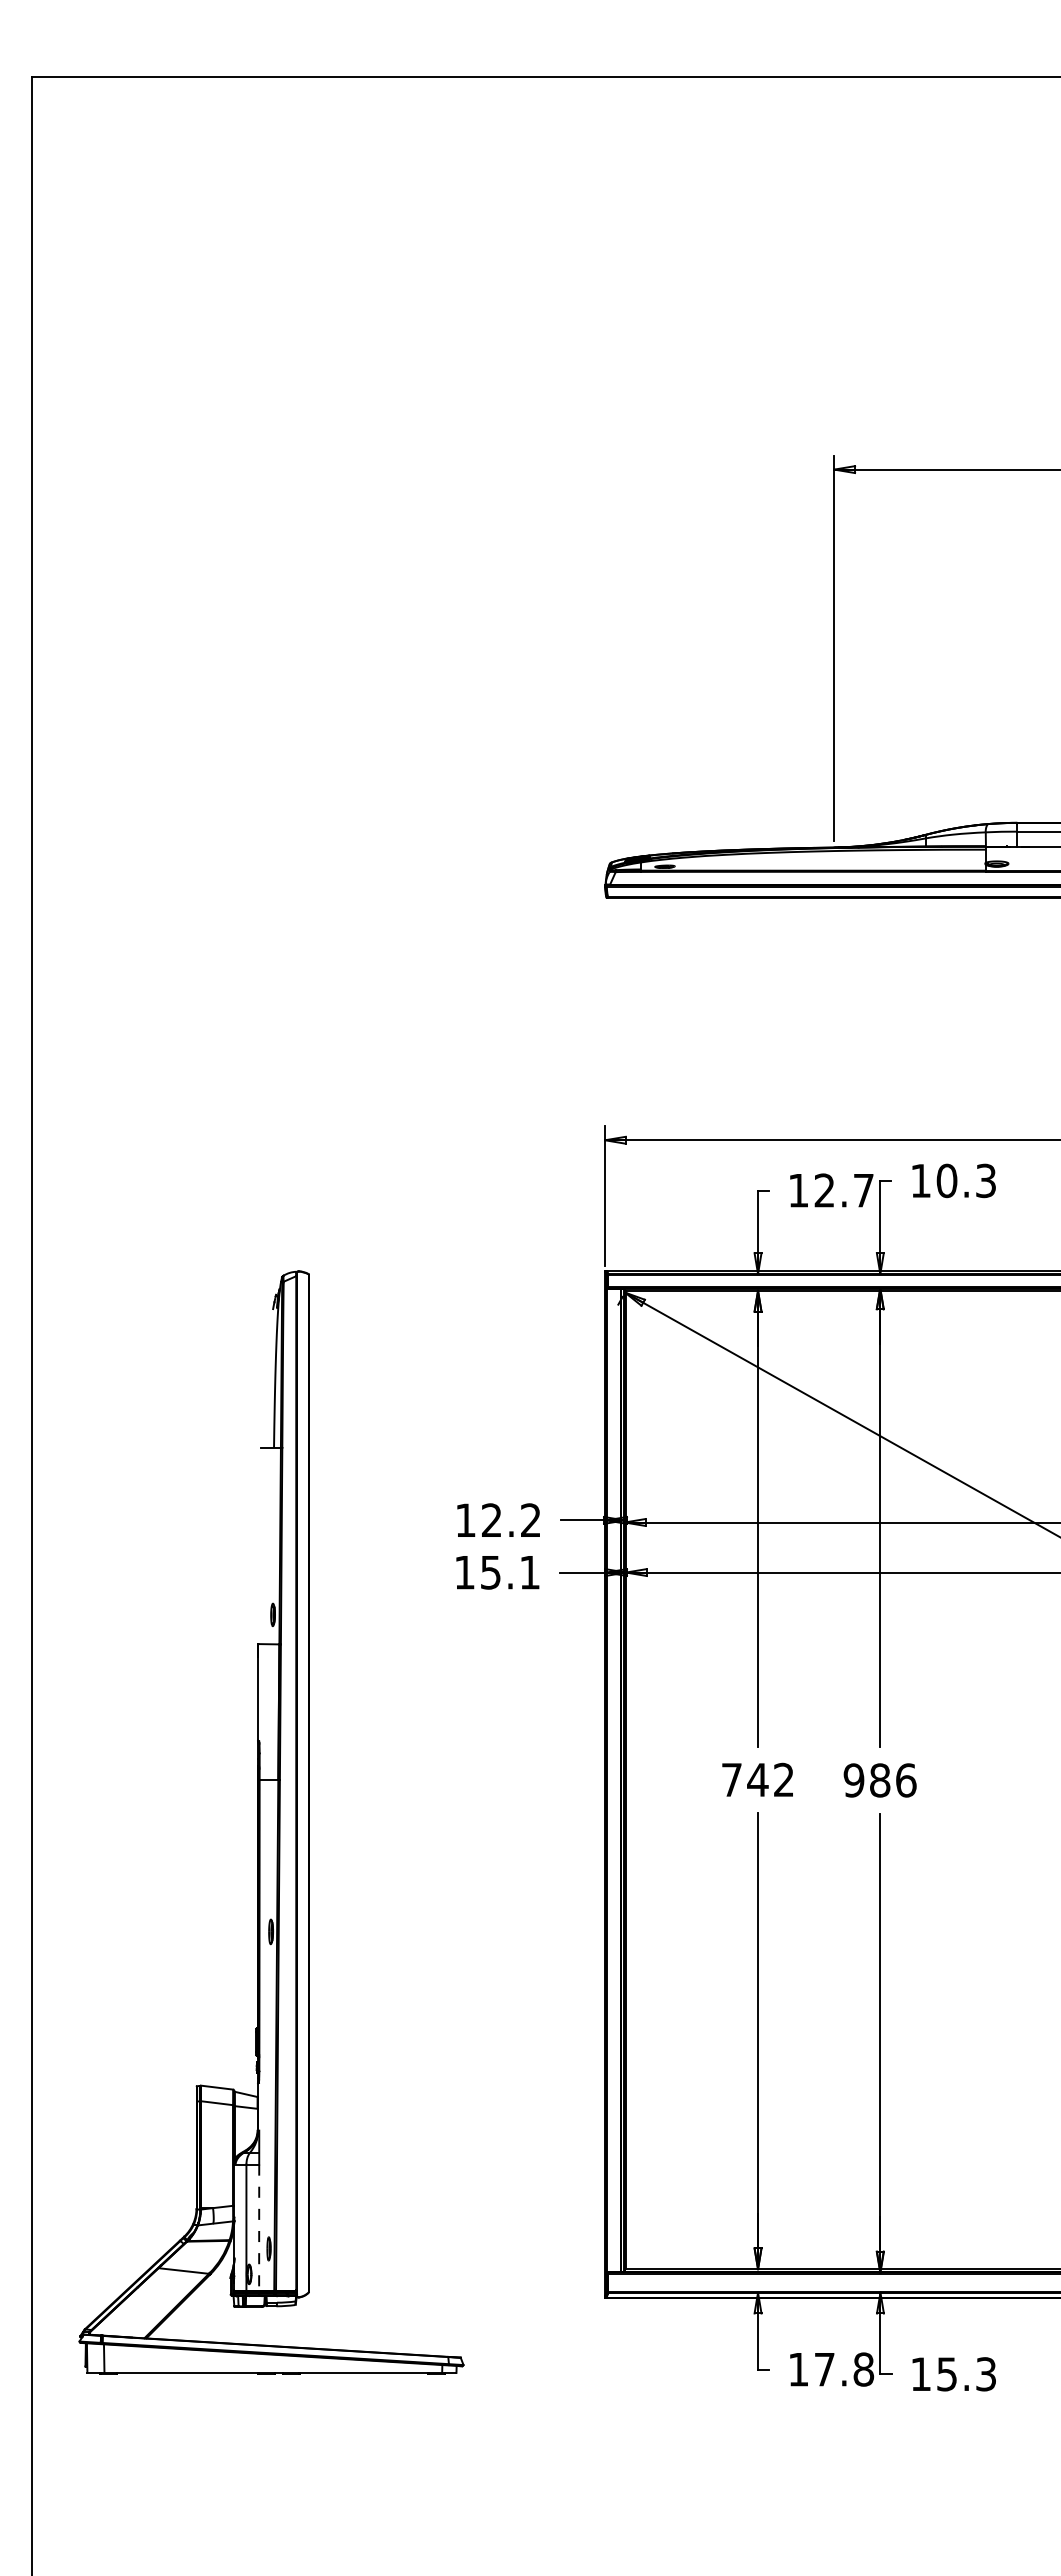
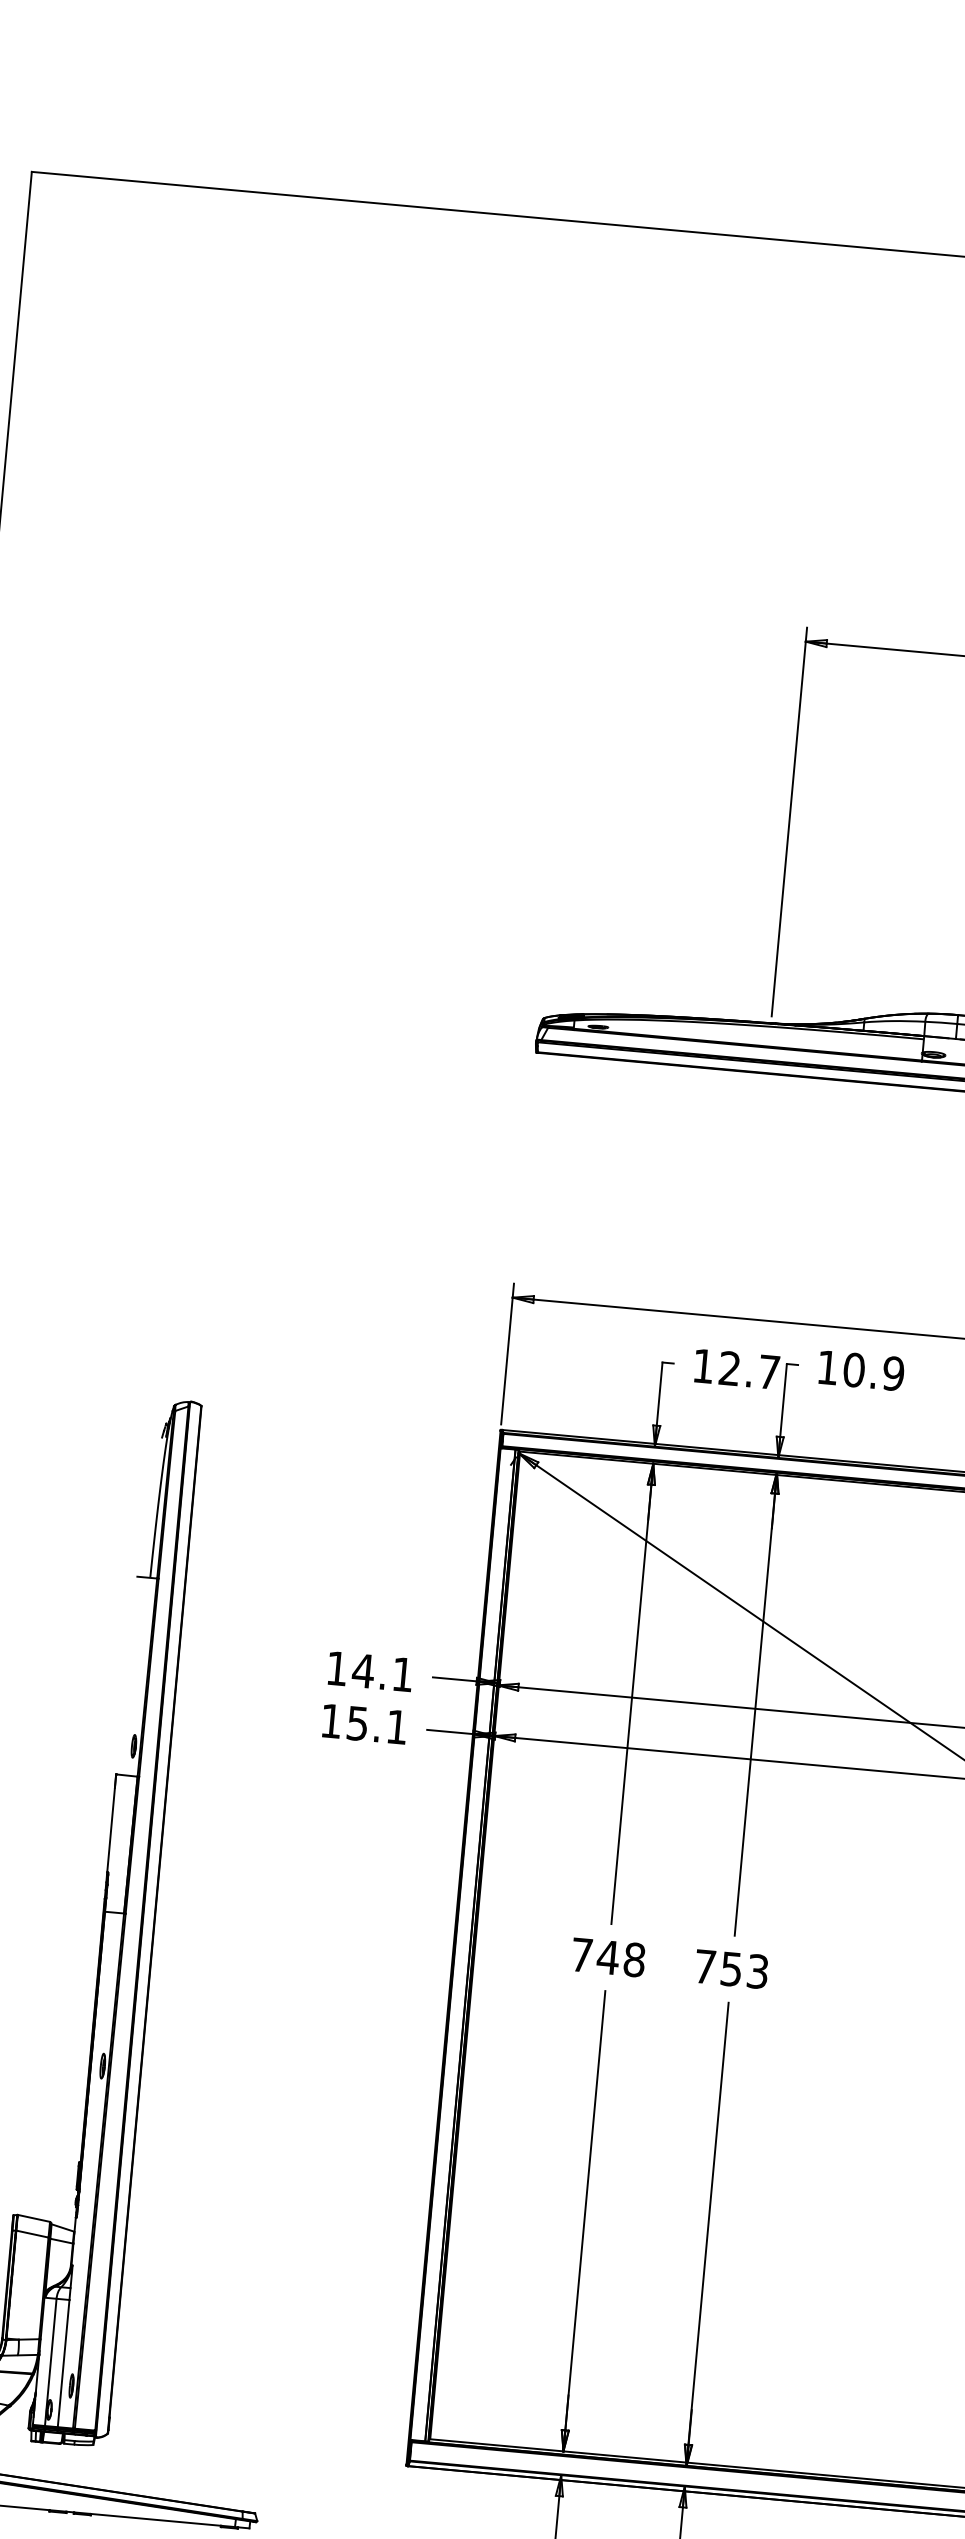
text: (985, 1180) -> (893, 1373), 10.3 -> 10.9
text: (510, 1519) -> (382, 1671), 12.2 -> 14.1
text: (783, 1779) -> (634, 1959), 742 -> 748
text: (879, 1780) -> (730, 1969), 986 -> 753
line: (259, 2228) -> (63, 2364), dashed -> solid

